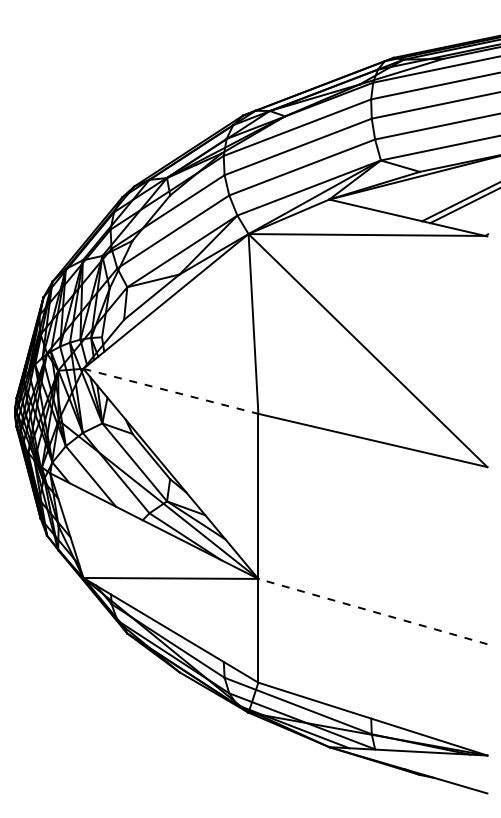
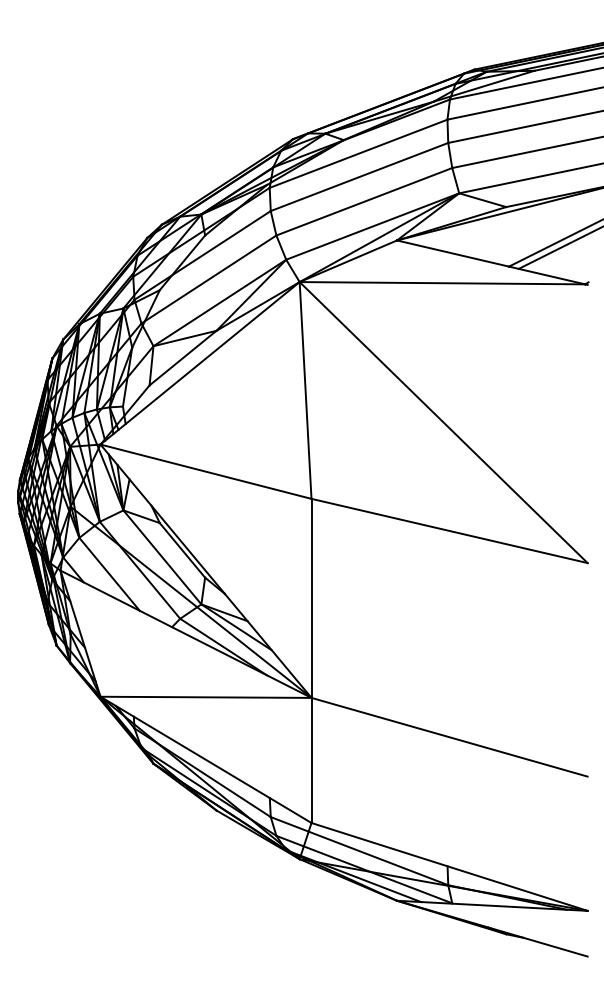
line: (171, 391) -> (206, 471), dashed -> solid
line: (372, 611) -> (449, 737), dashed -> solid

